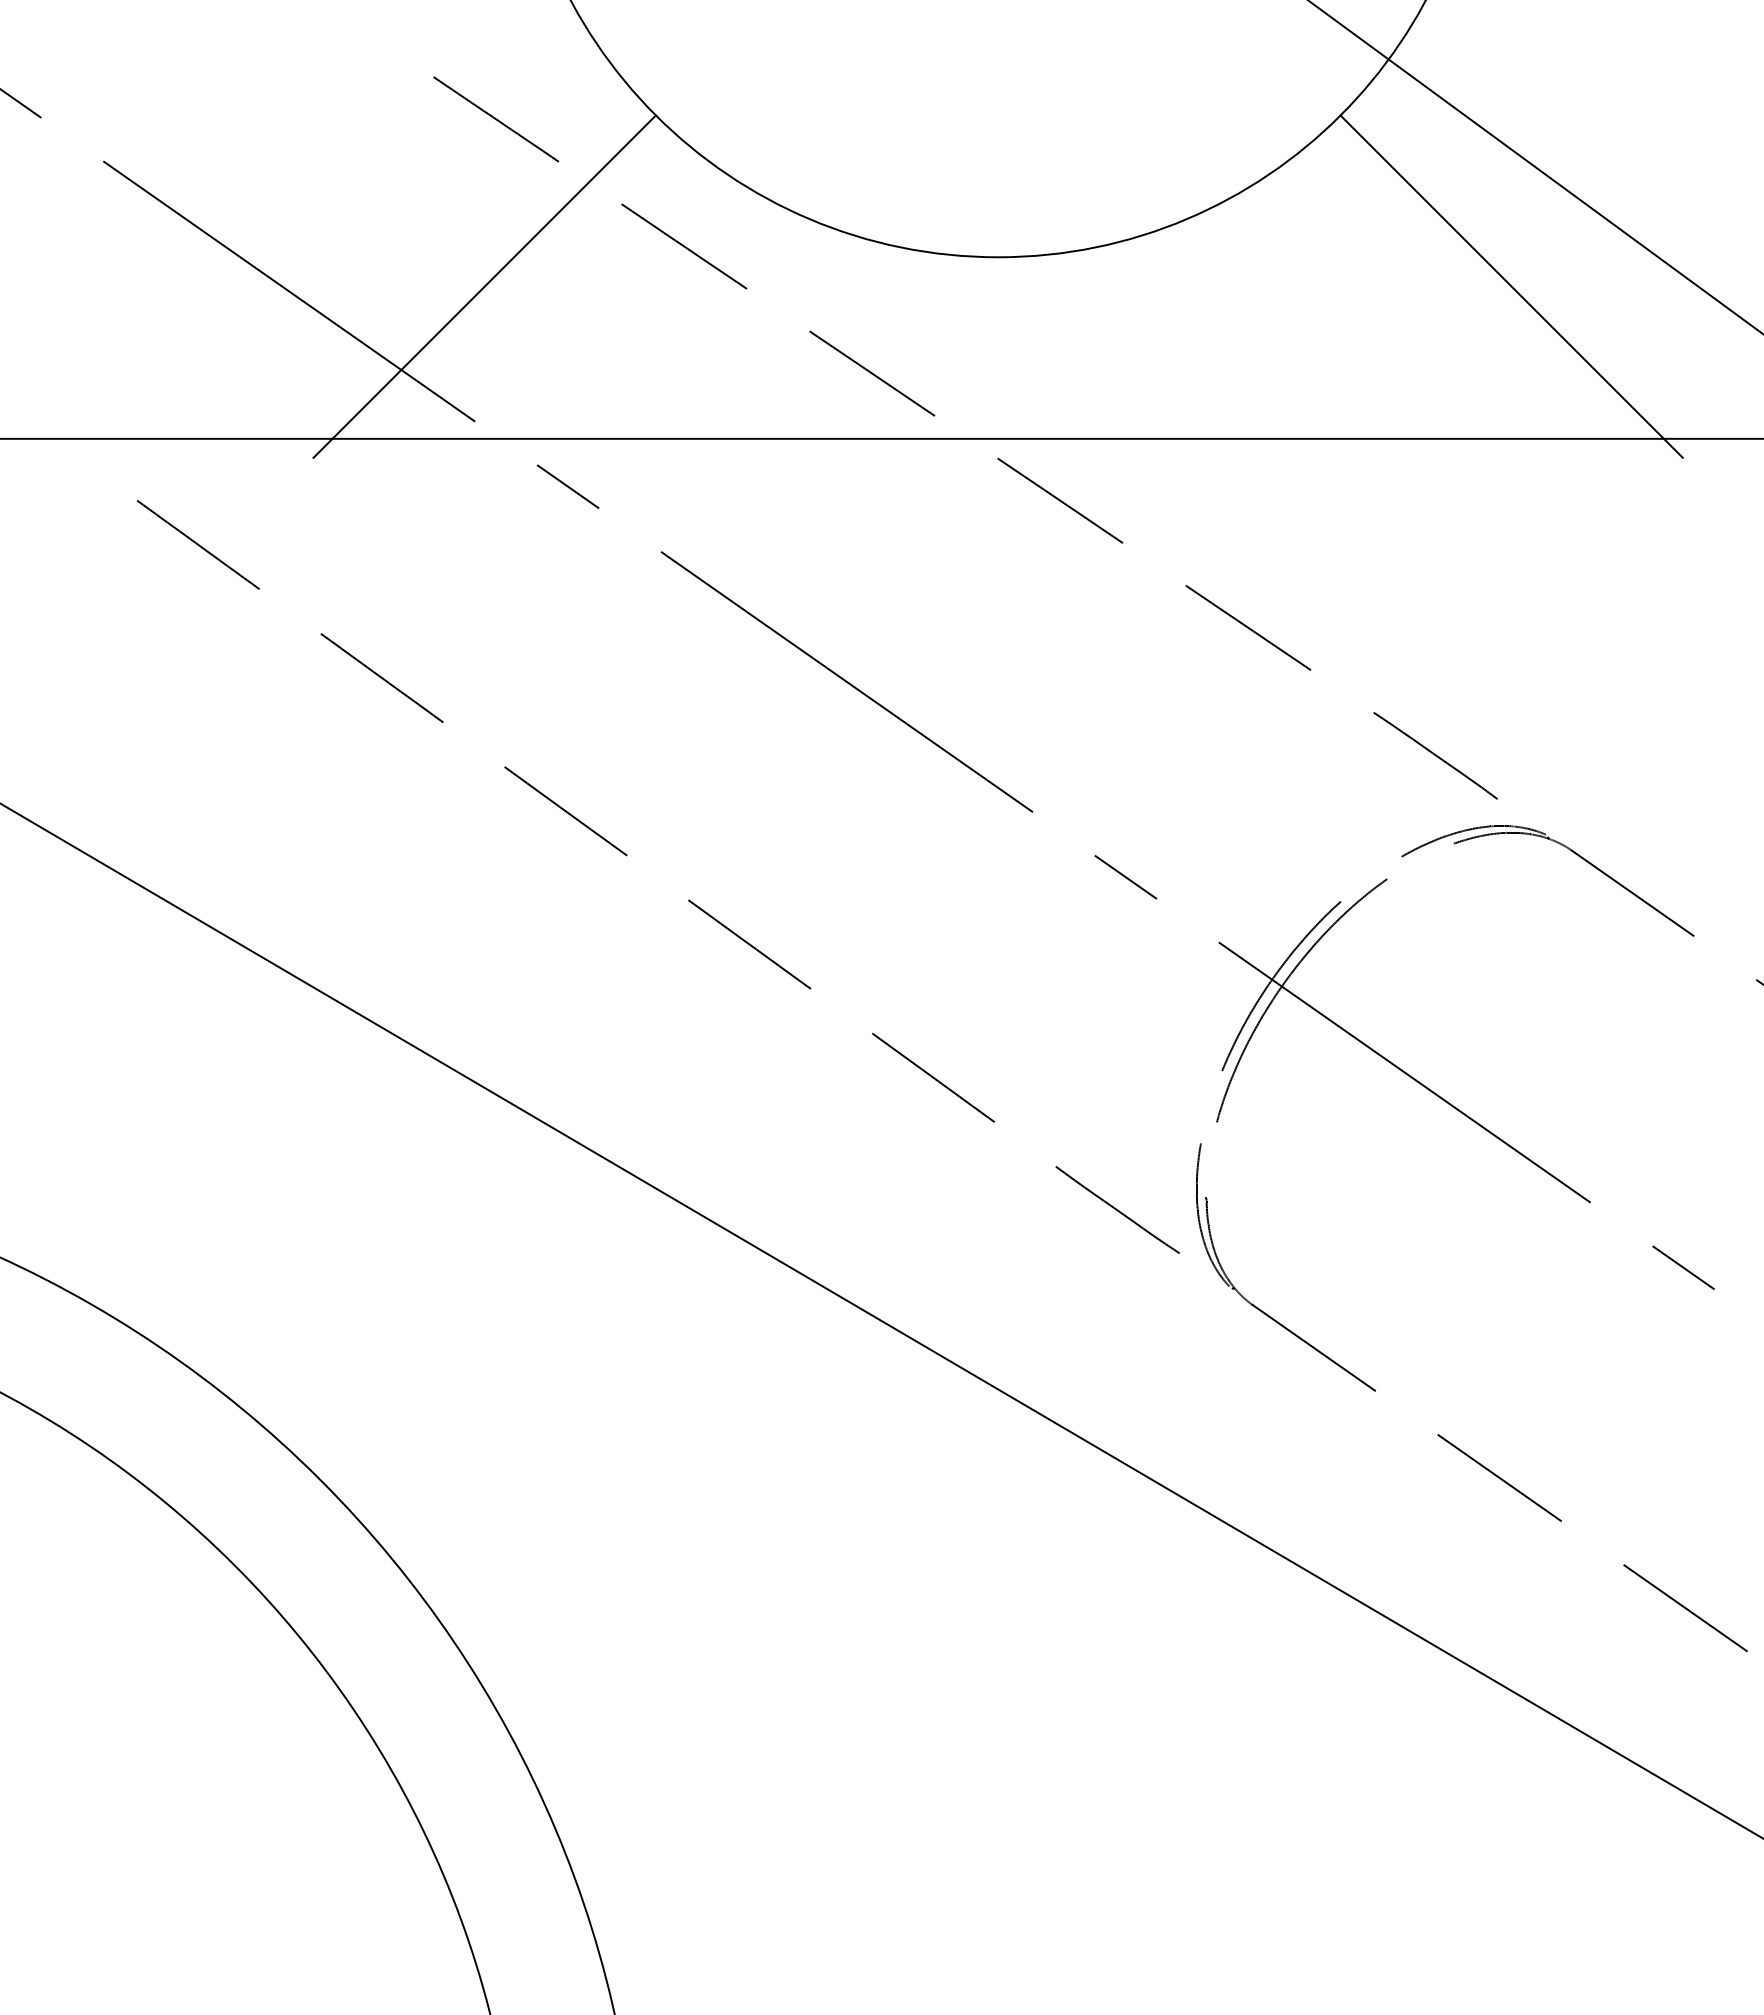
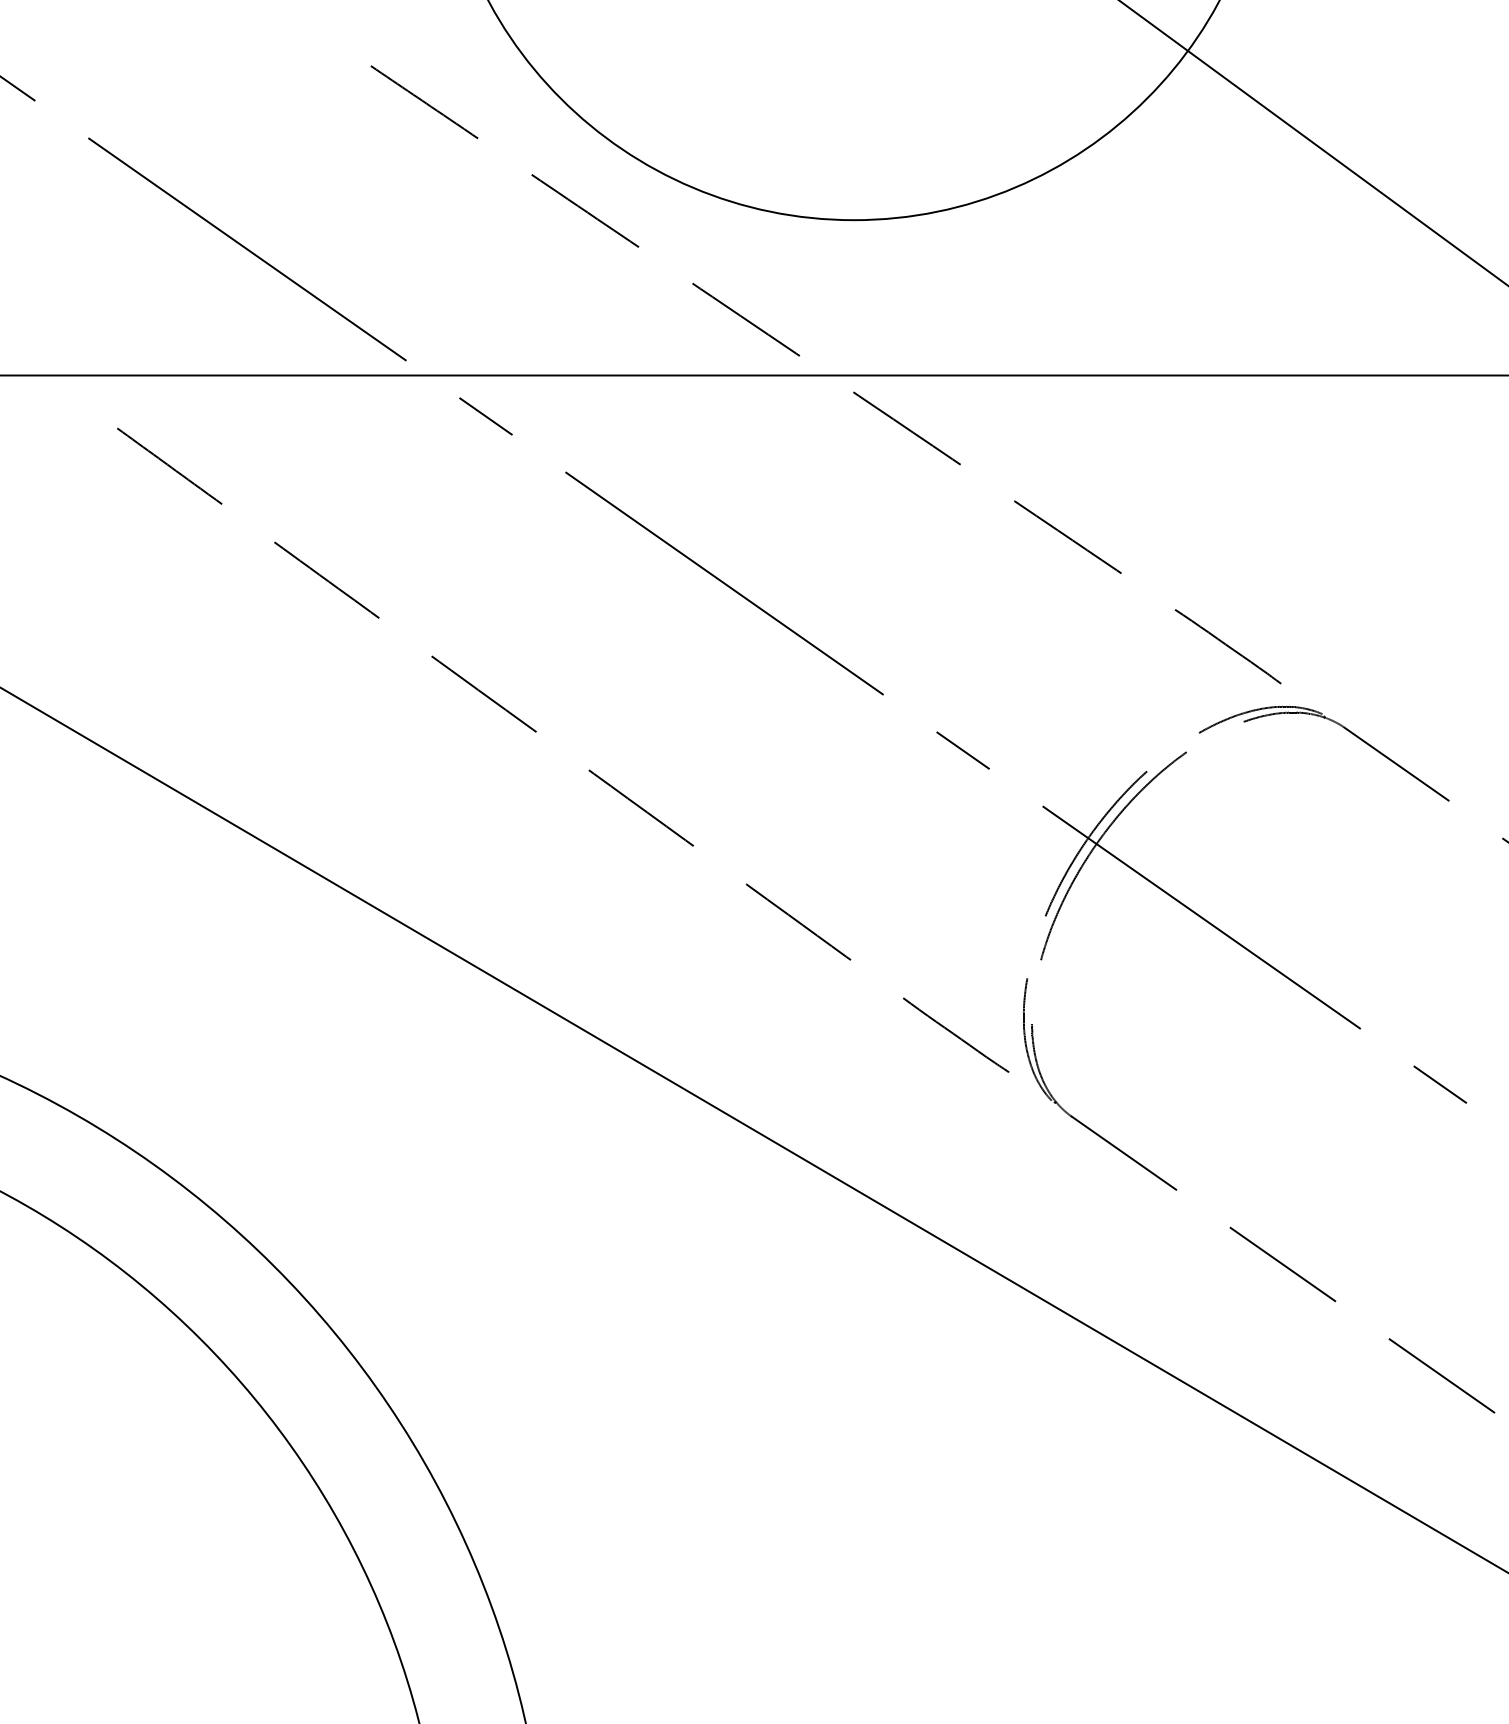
line: (484, 286) -> (414, 245), removed
line: (1511, 286) -> (1293, 245), removed

